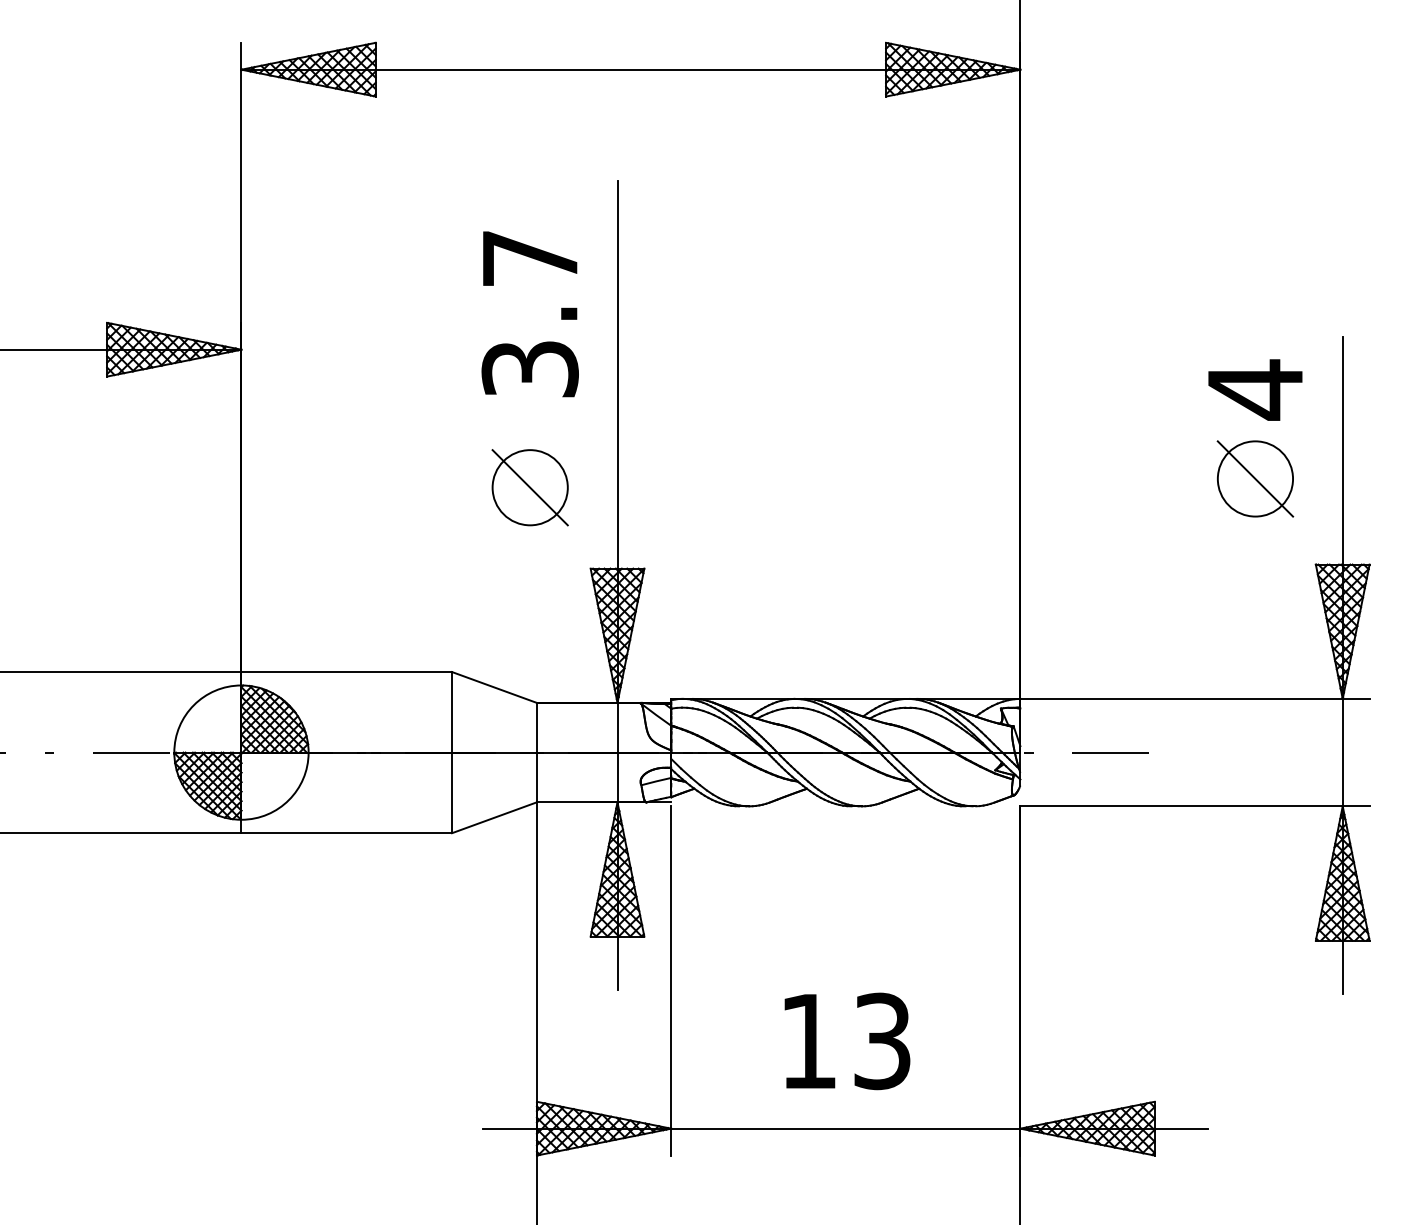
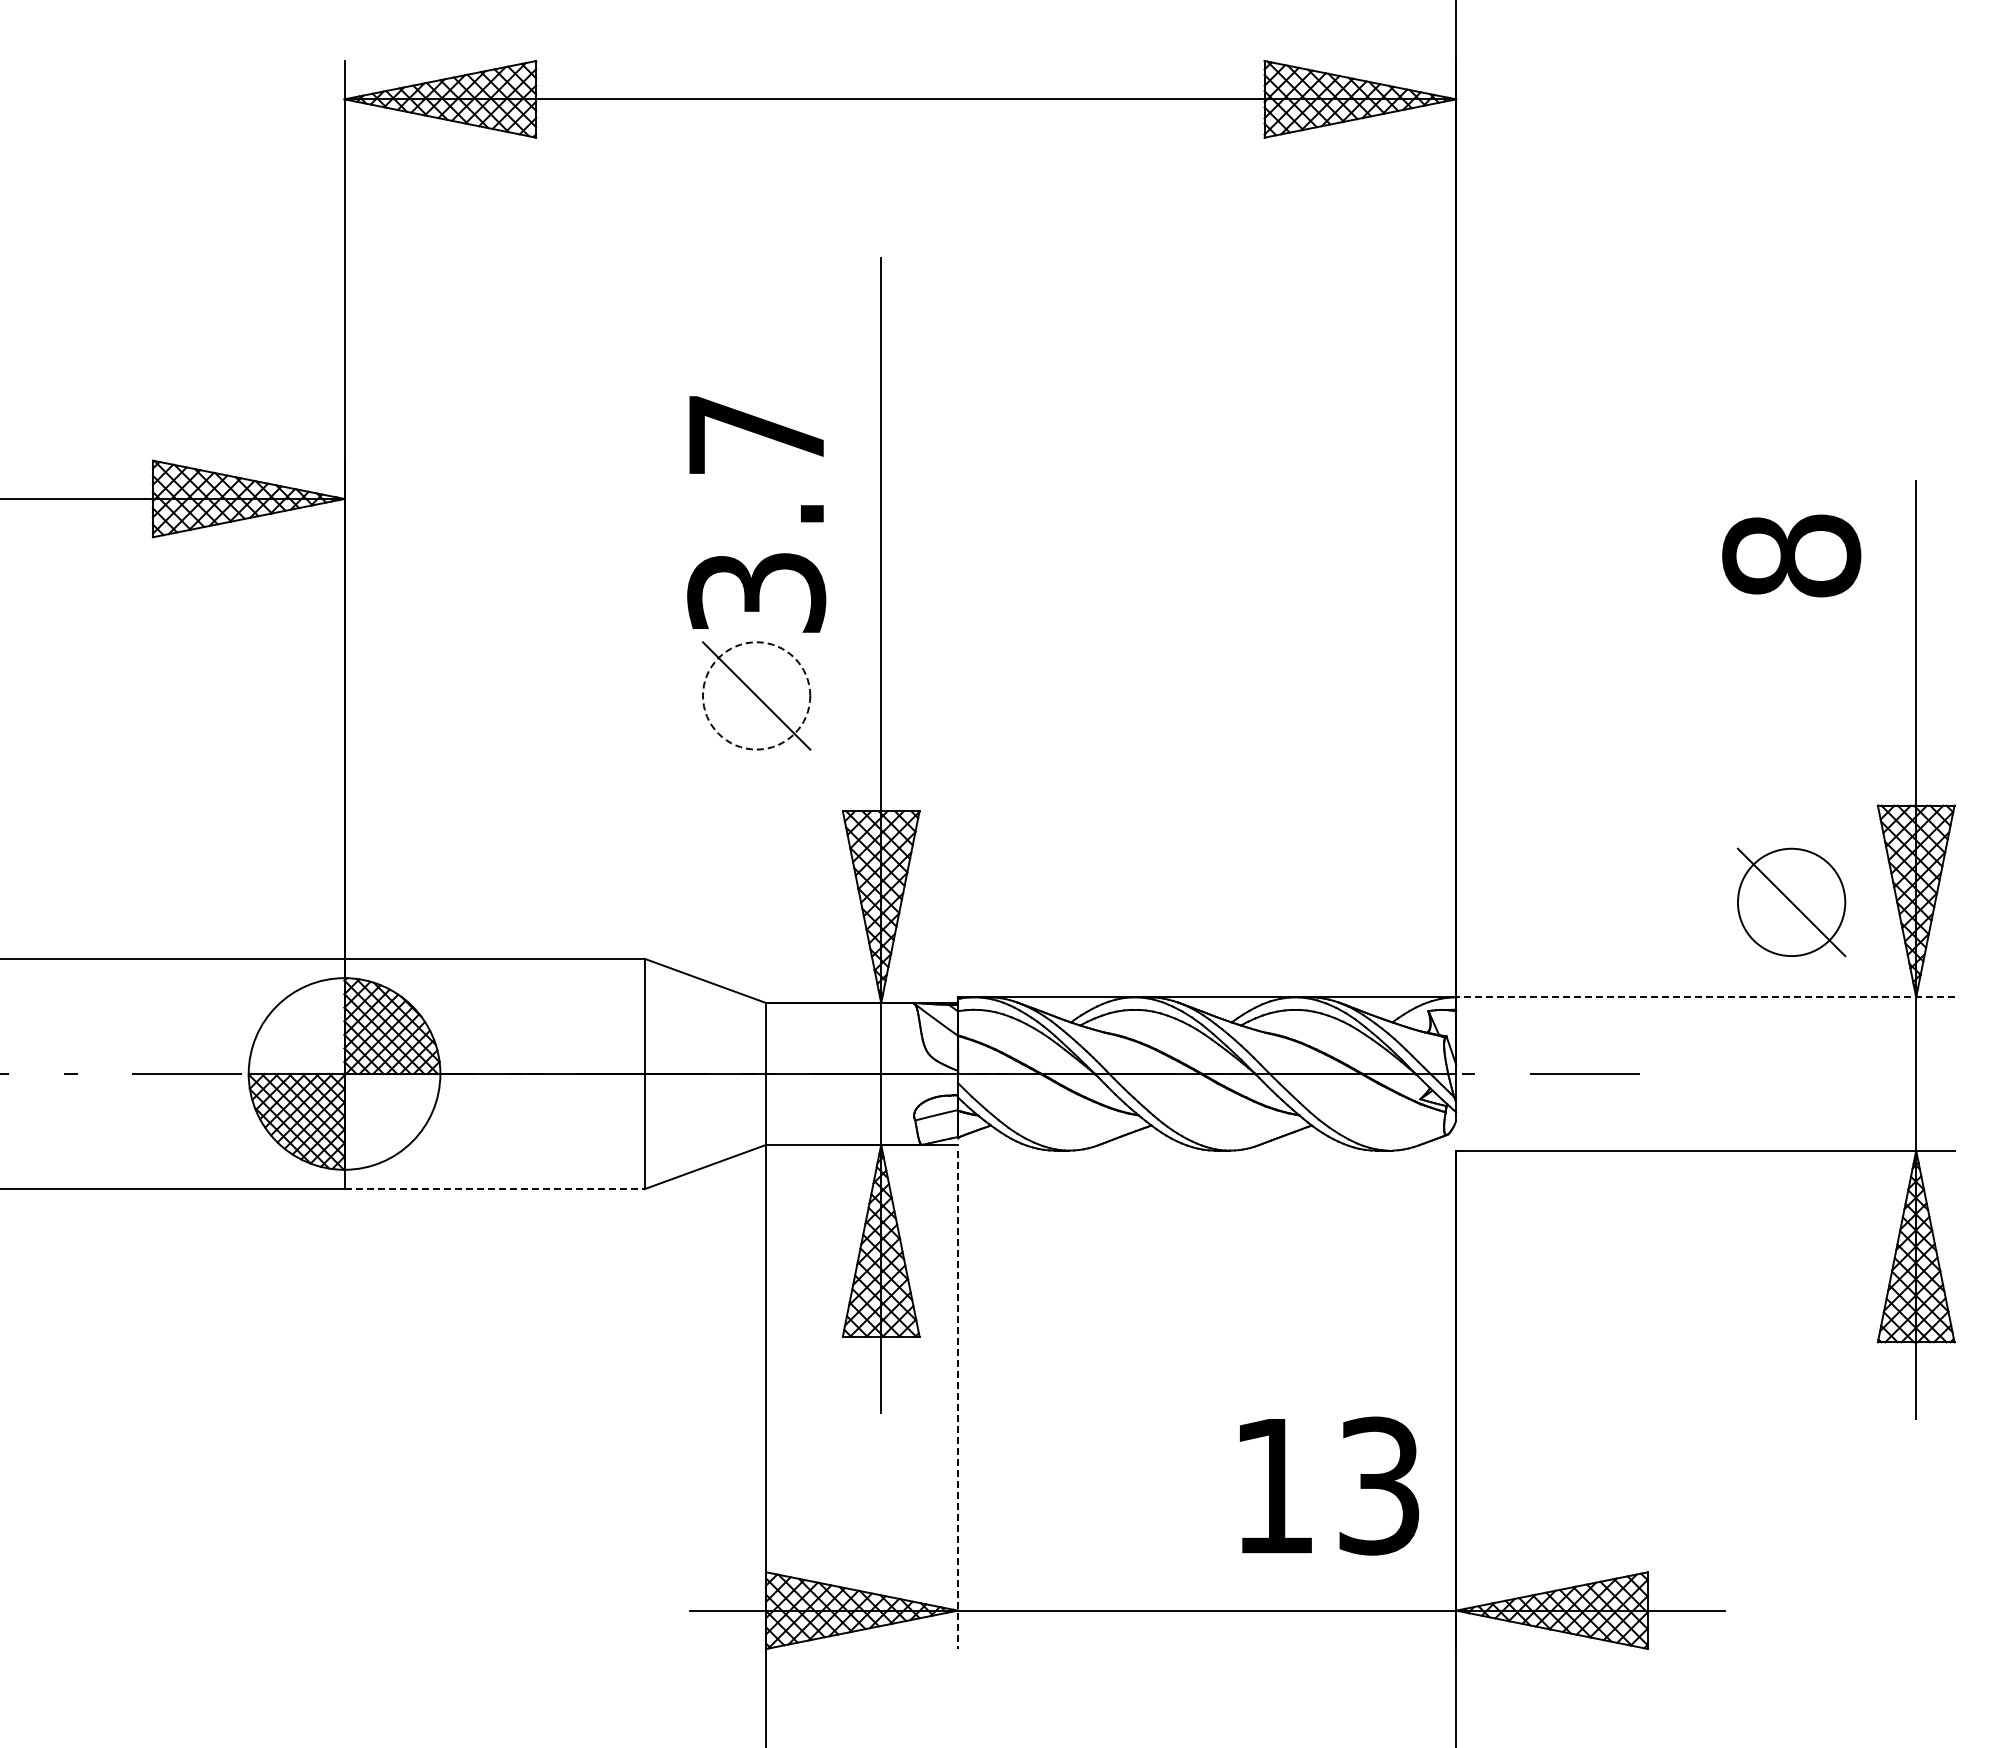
text: (530, 314) -> (756, 514), moved
text: (1255, 390) -> (1791, 556), 4 -> 8
part: (1255, 479) -> (1791, 902), moved
circle: (530, 487) -> (756, 695), solid -> dashed
line: (1194, 699) -> (1704, 997), solid -> dashed
line: (347, 832) -> (495, 1188), solid -> dashed
line: (670, 981) -> (957, 1400), solid -> dashed
text: (847, 1040) -> (1329, 1485), moved

